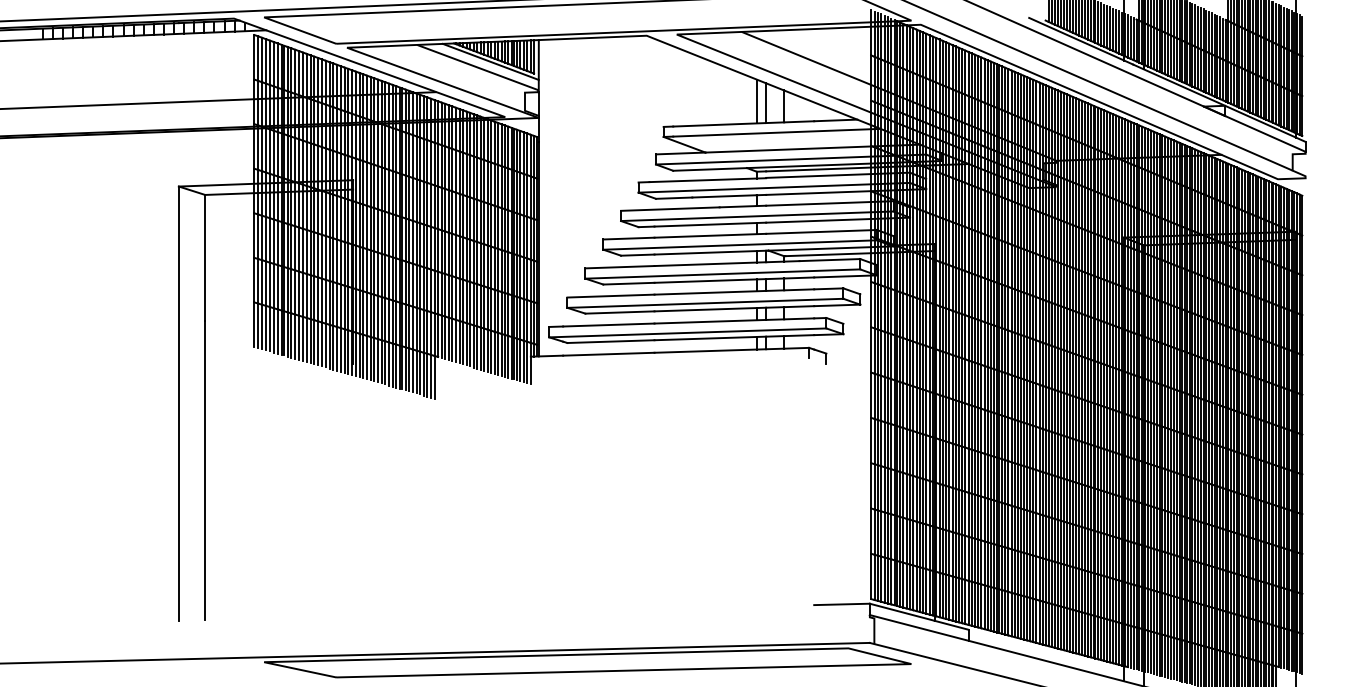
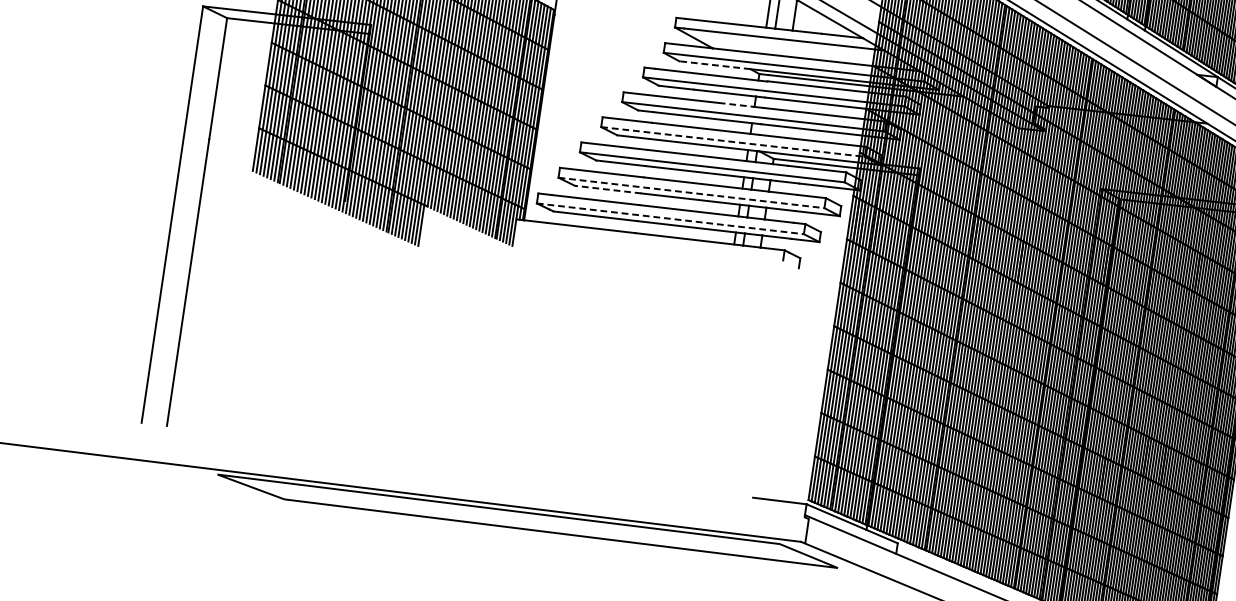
line: (710, 169) -> (715, 65), solid -> dashed
line: (738, 206) -> (736, 104), solid -> dashed
line: (740, 245) -> (733, 142), solid -> dashed
line: (705, 303) -> (691, 193), solid -> dashed
line: (619, 312) -> (607, 189), solid -> dashed
line: (687, 332) -> (670, 218), solid -> dashed

